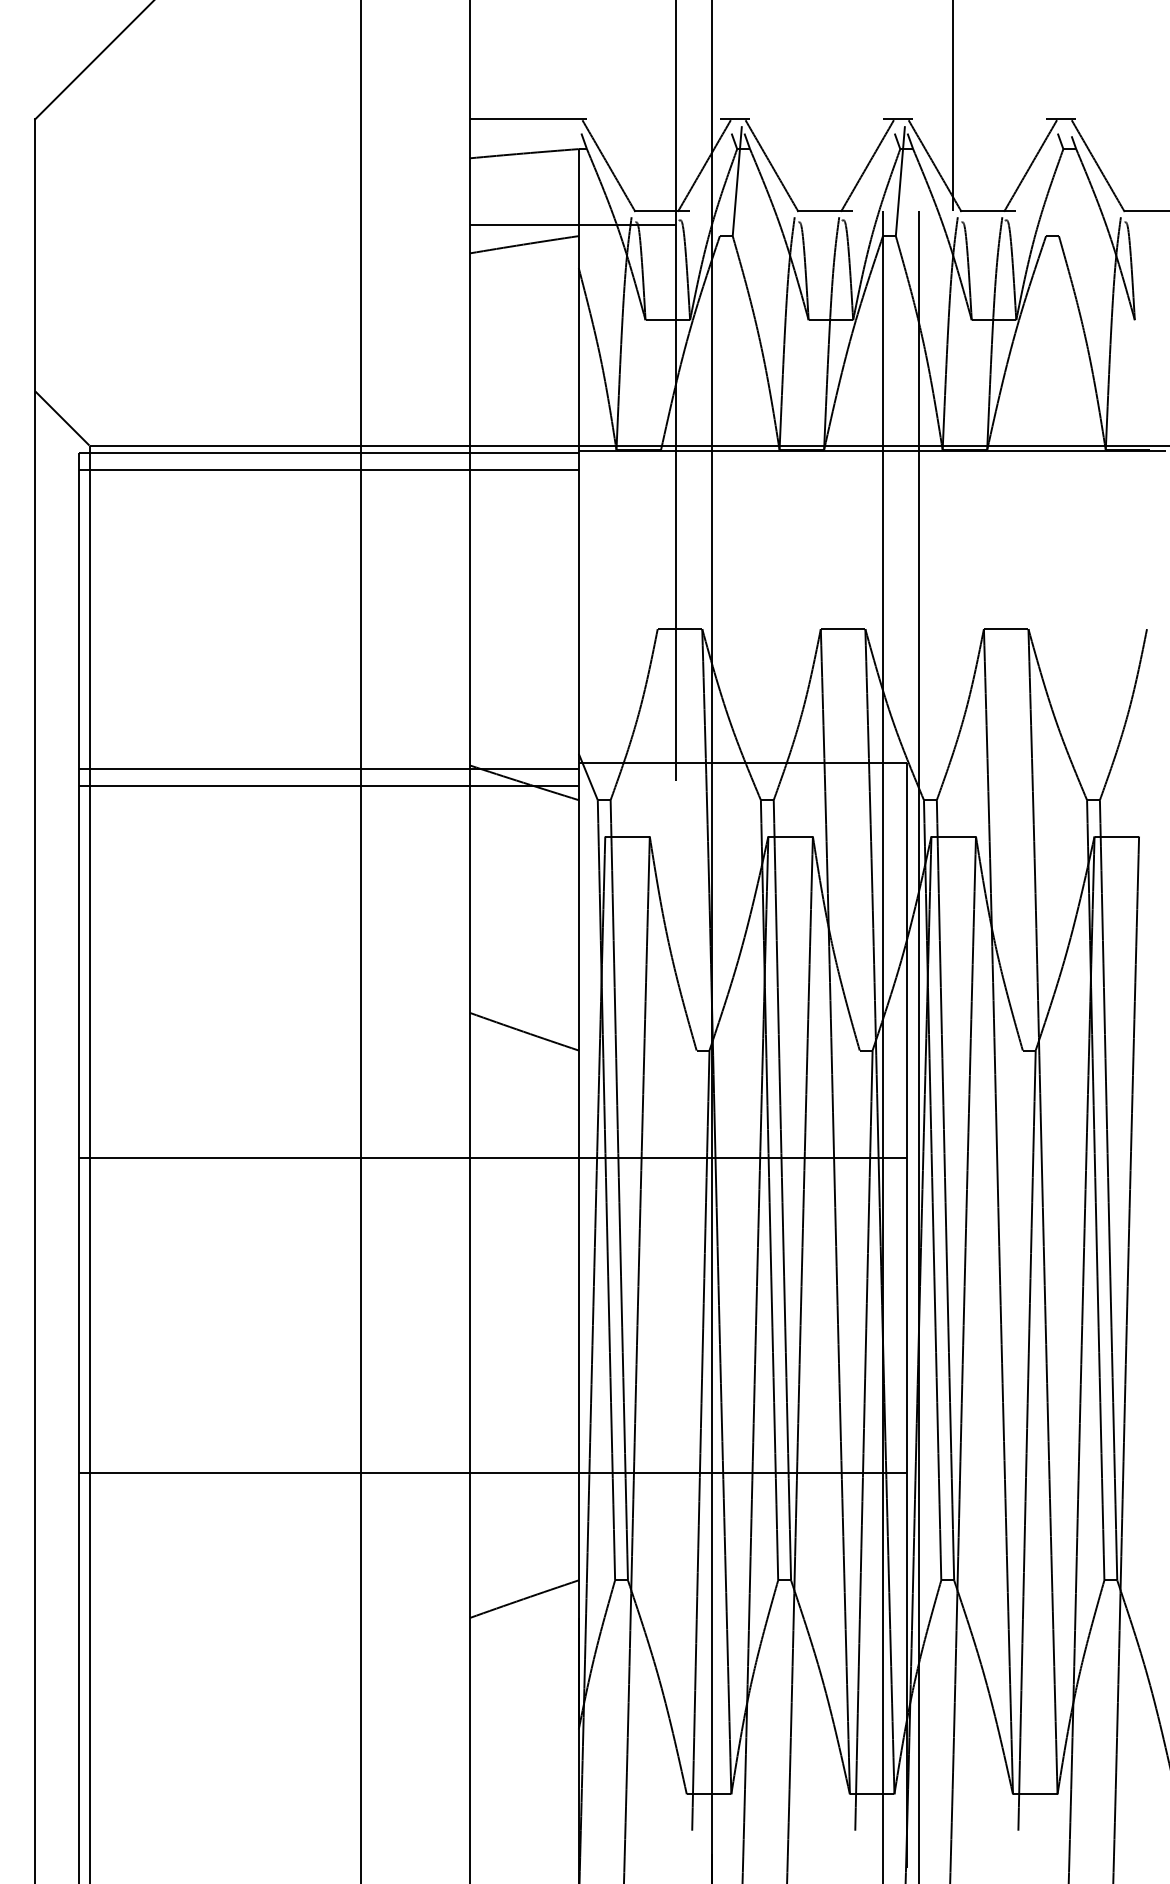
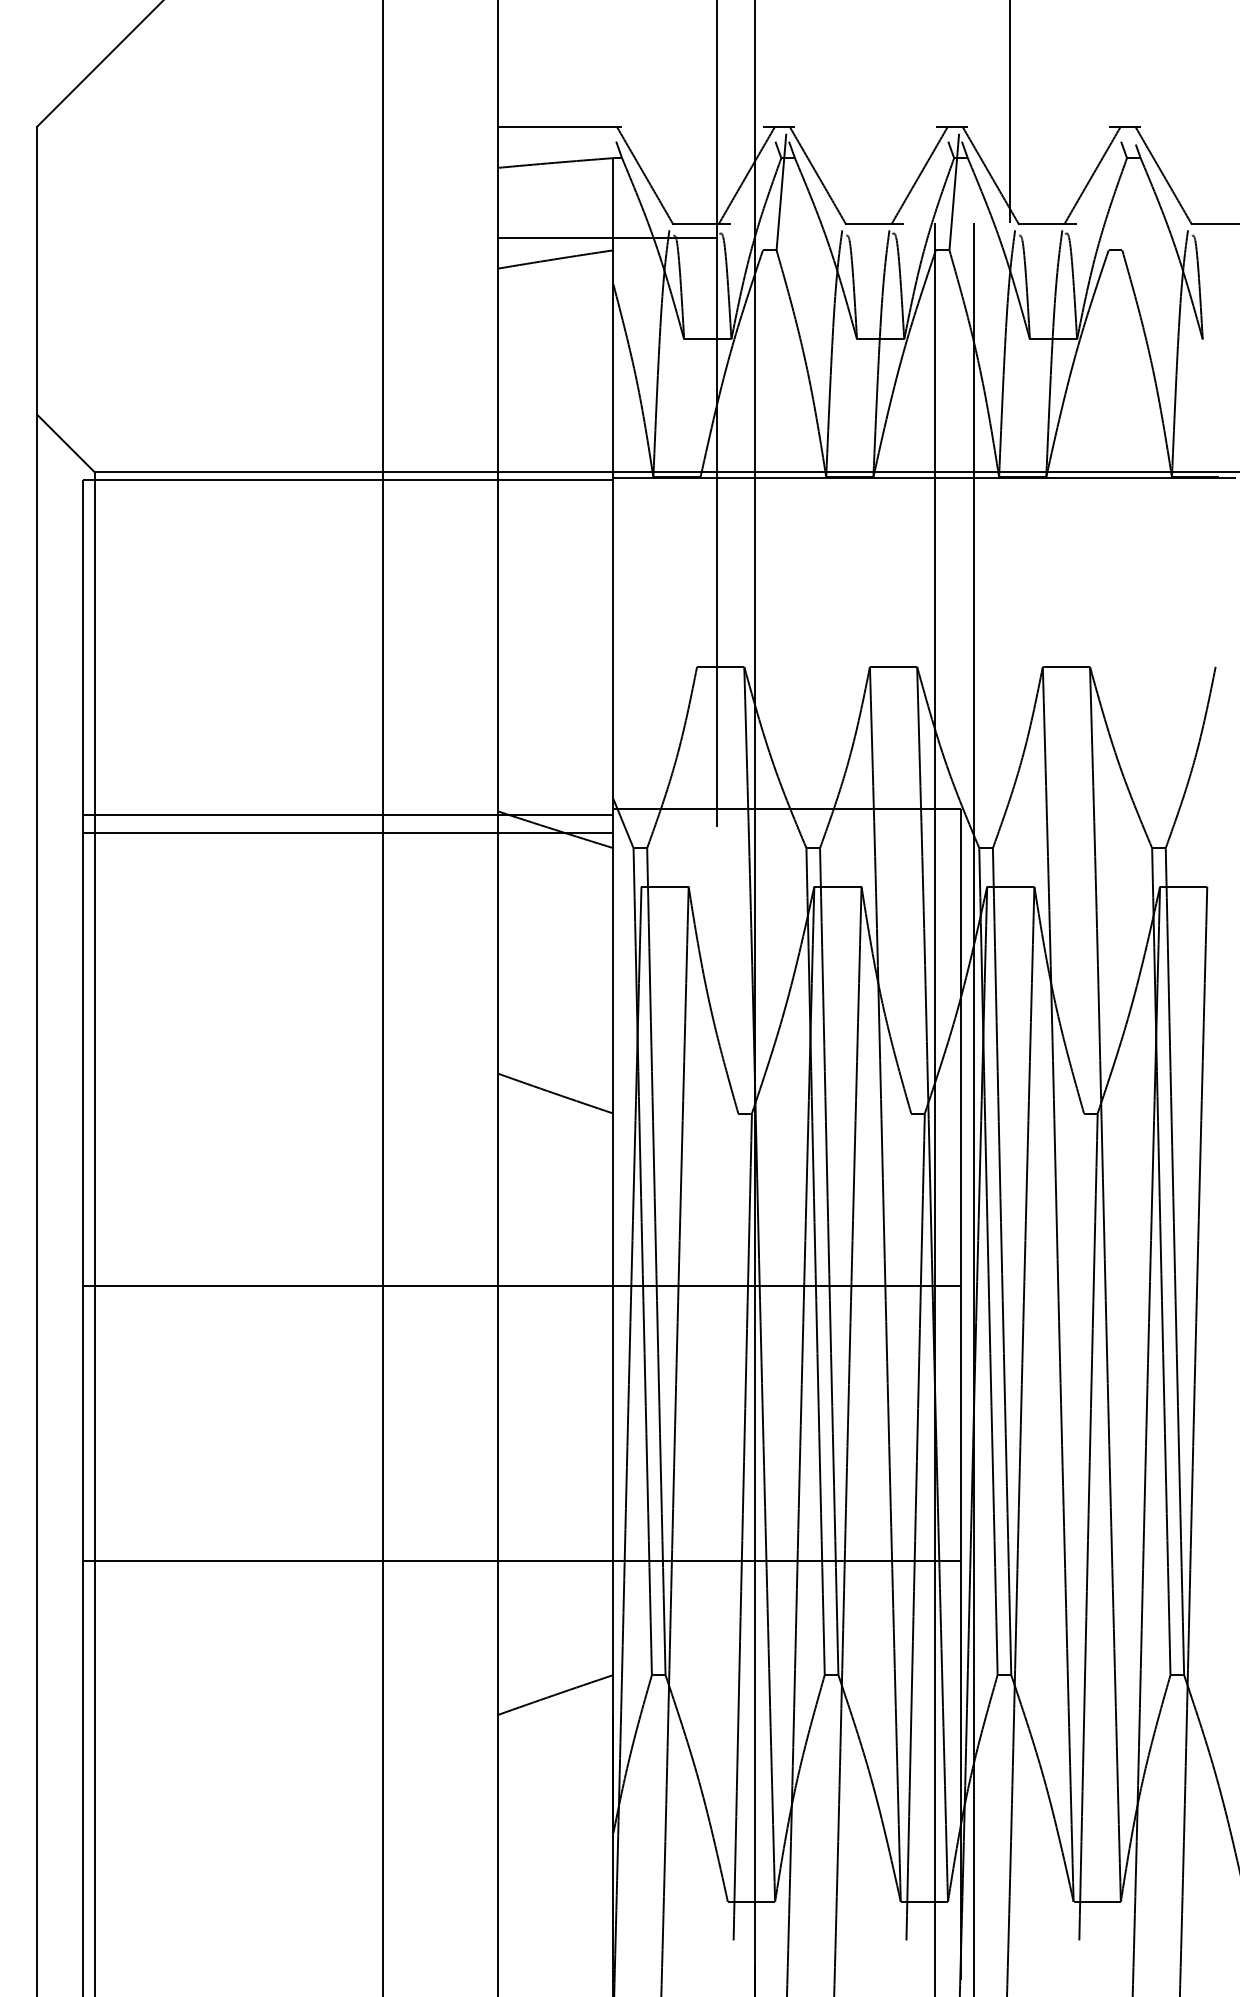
line: (328, 470) -> (348, 498), removed
line: (493, 1158) -> (522, 1286), moved

